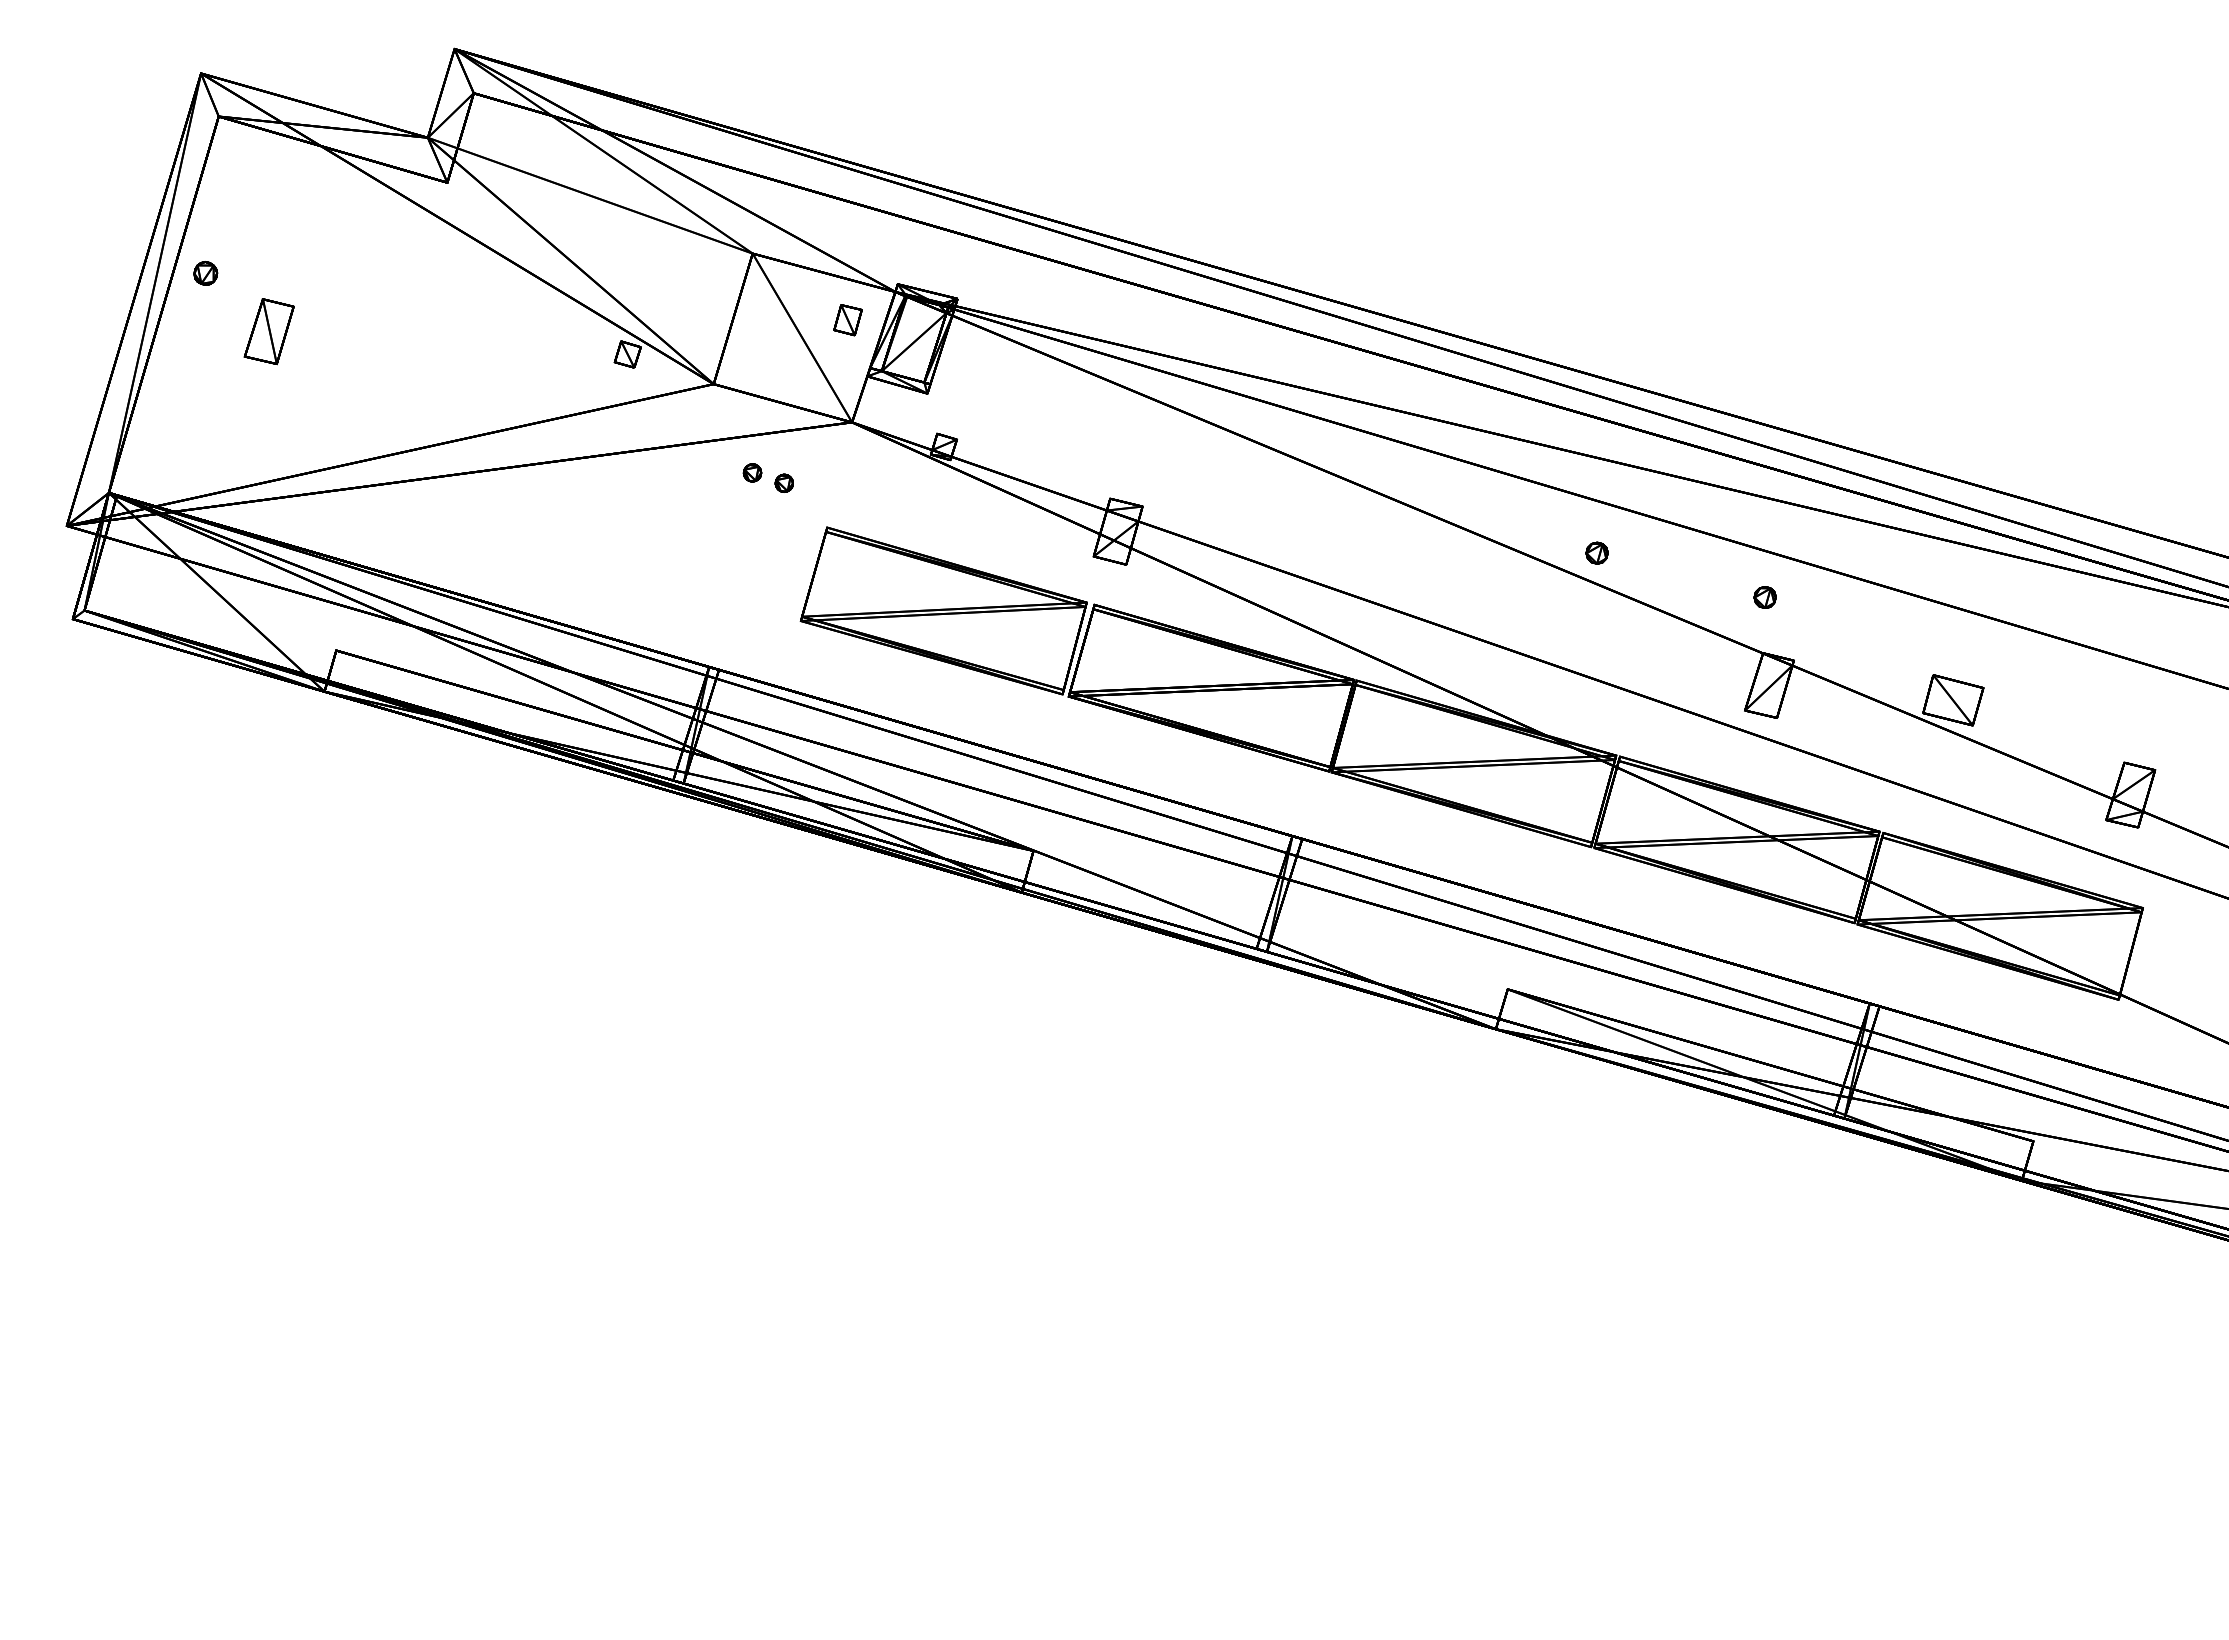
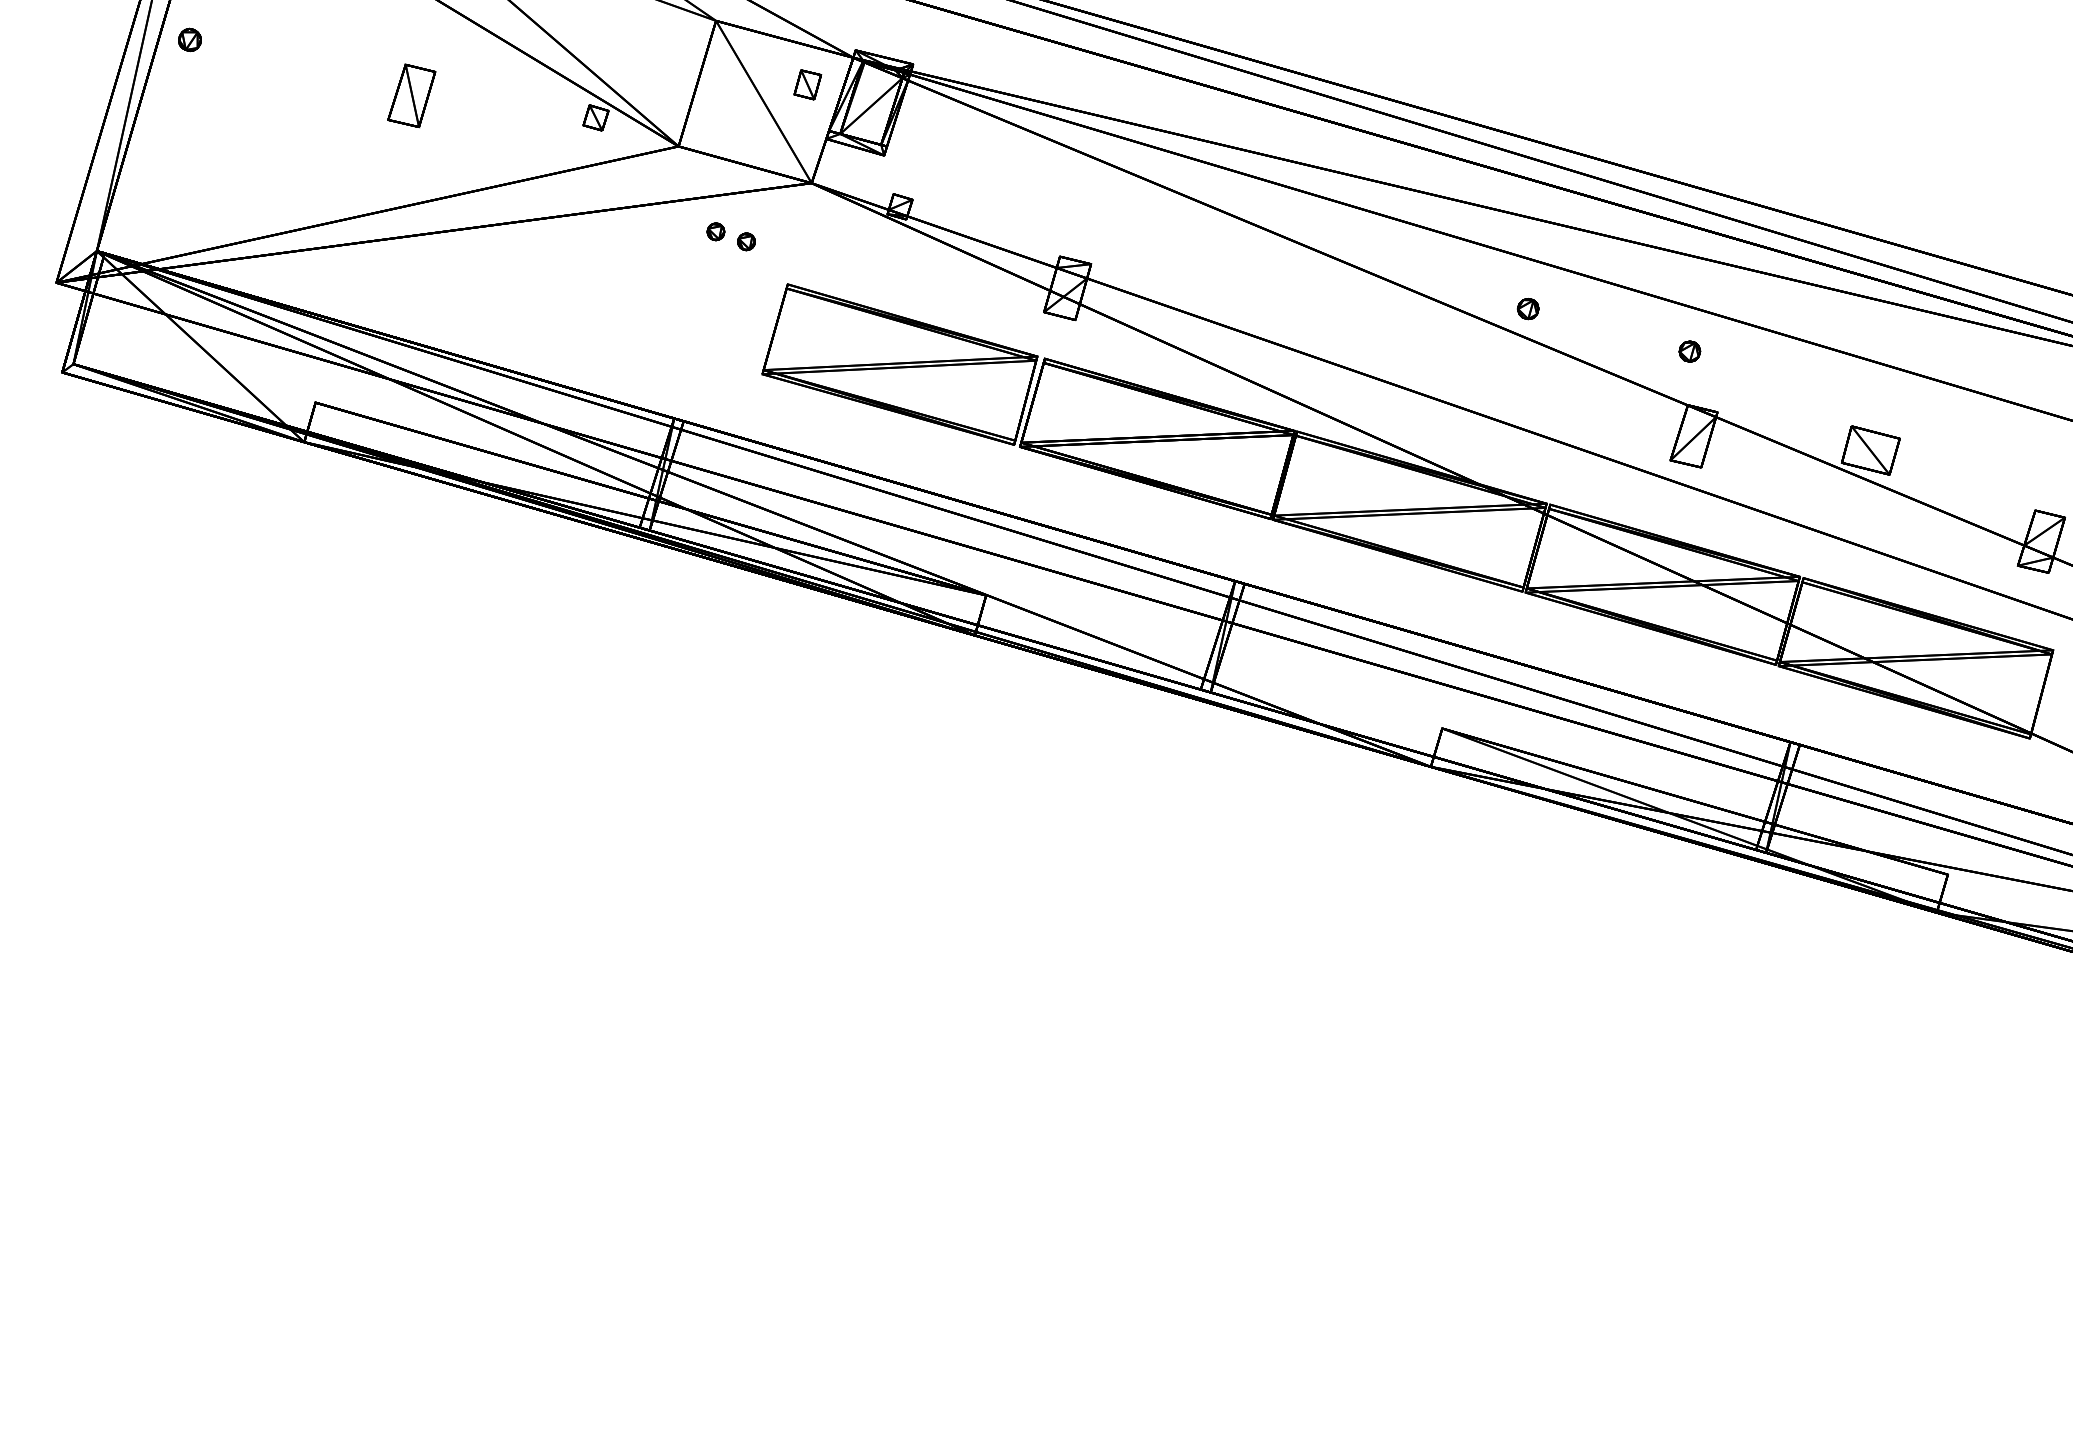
part: (268, 331) -> (411, 95), moved

